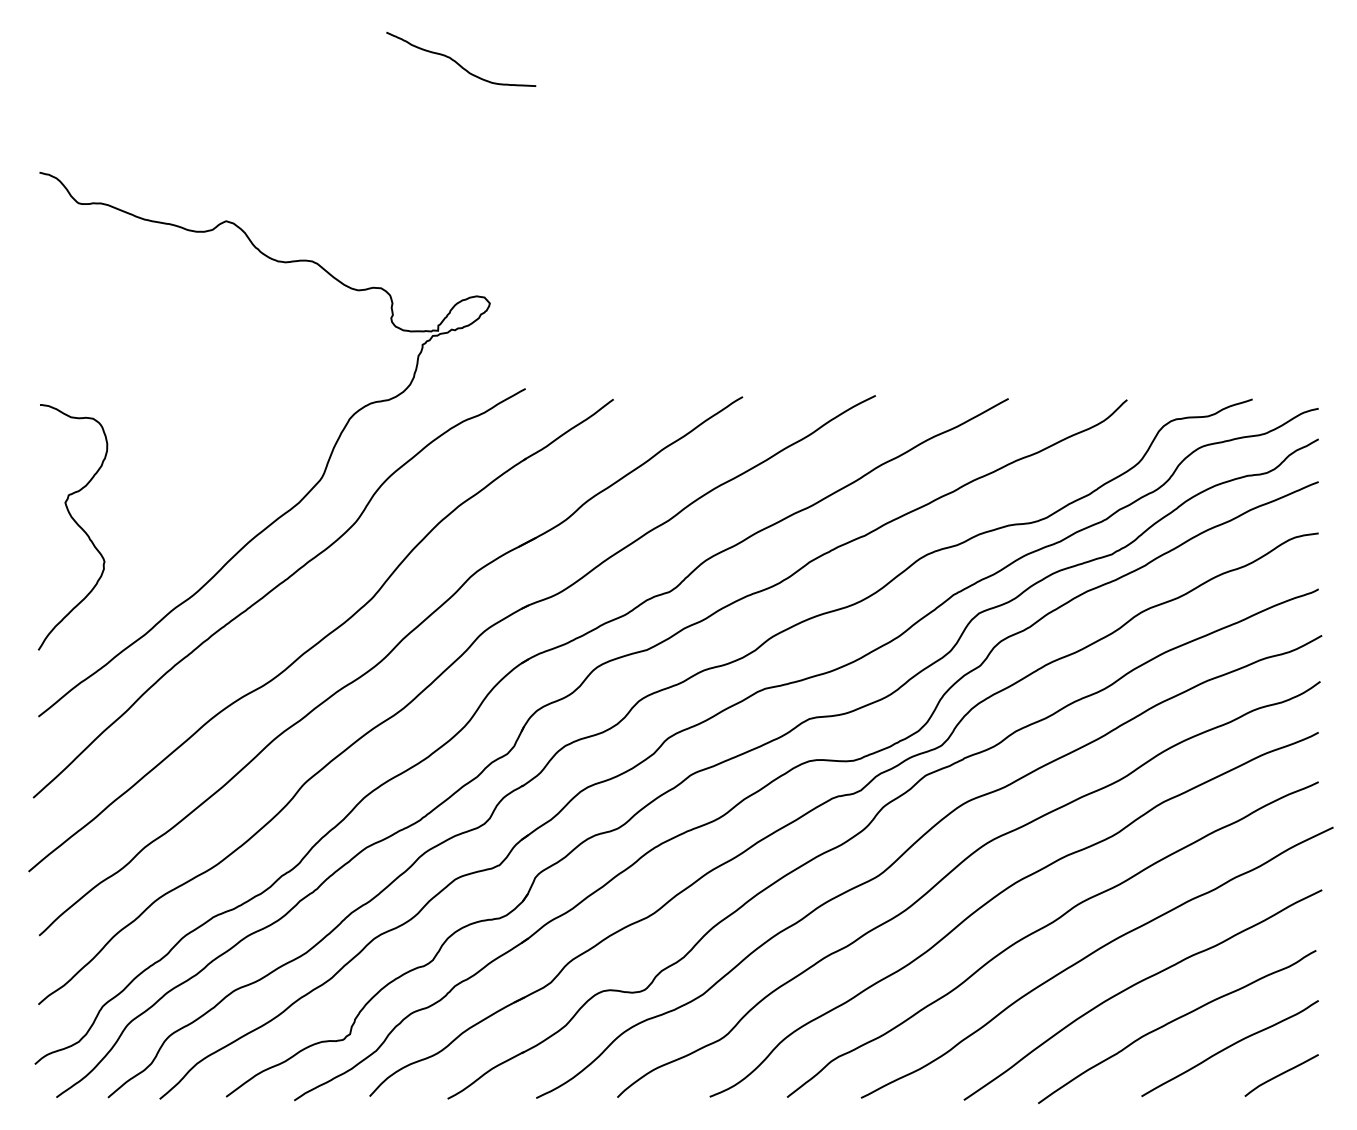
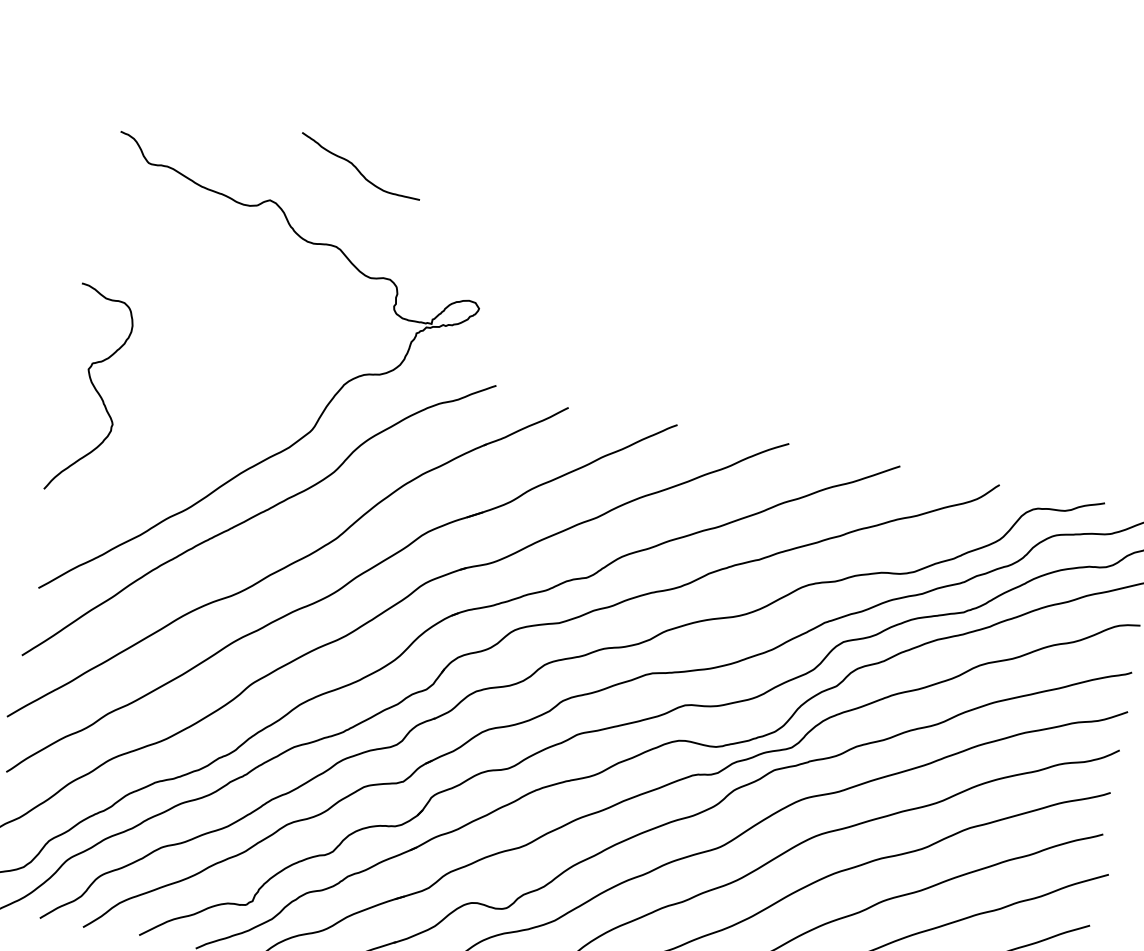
curve: (459, 63) -> (358, 169), moved
curve: (75, 523) -> (93, 388), moved

